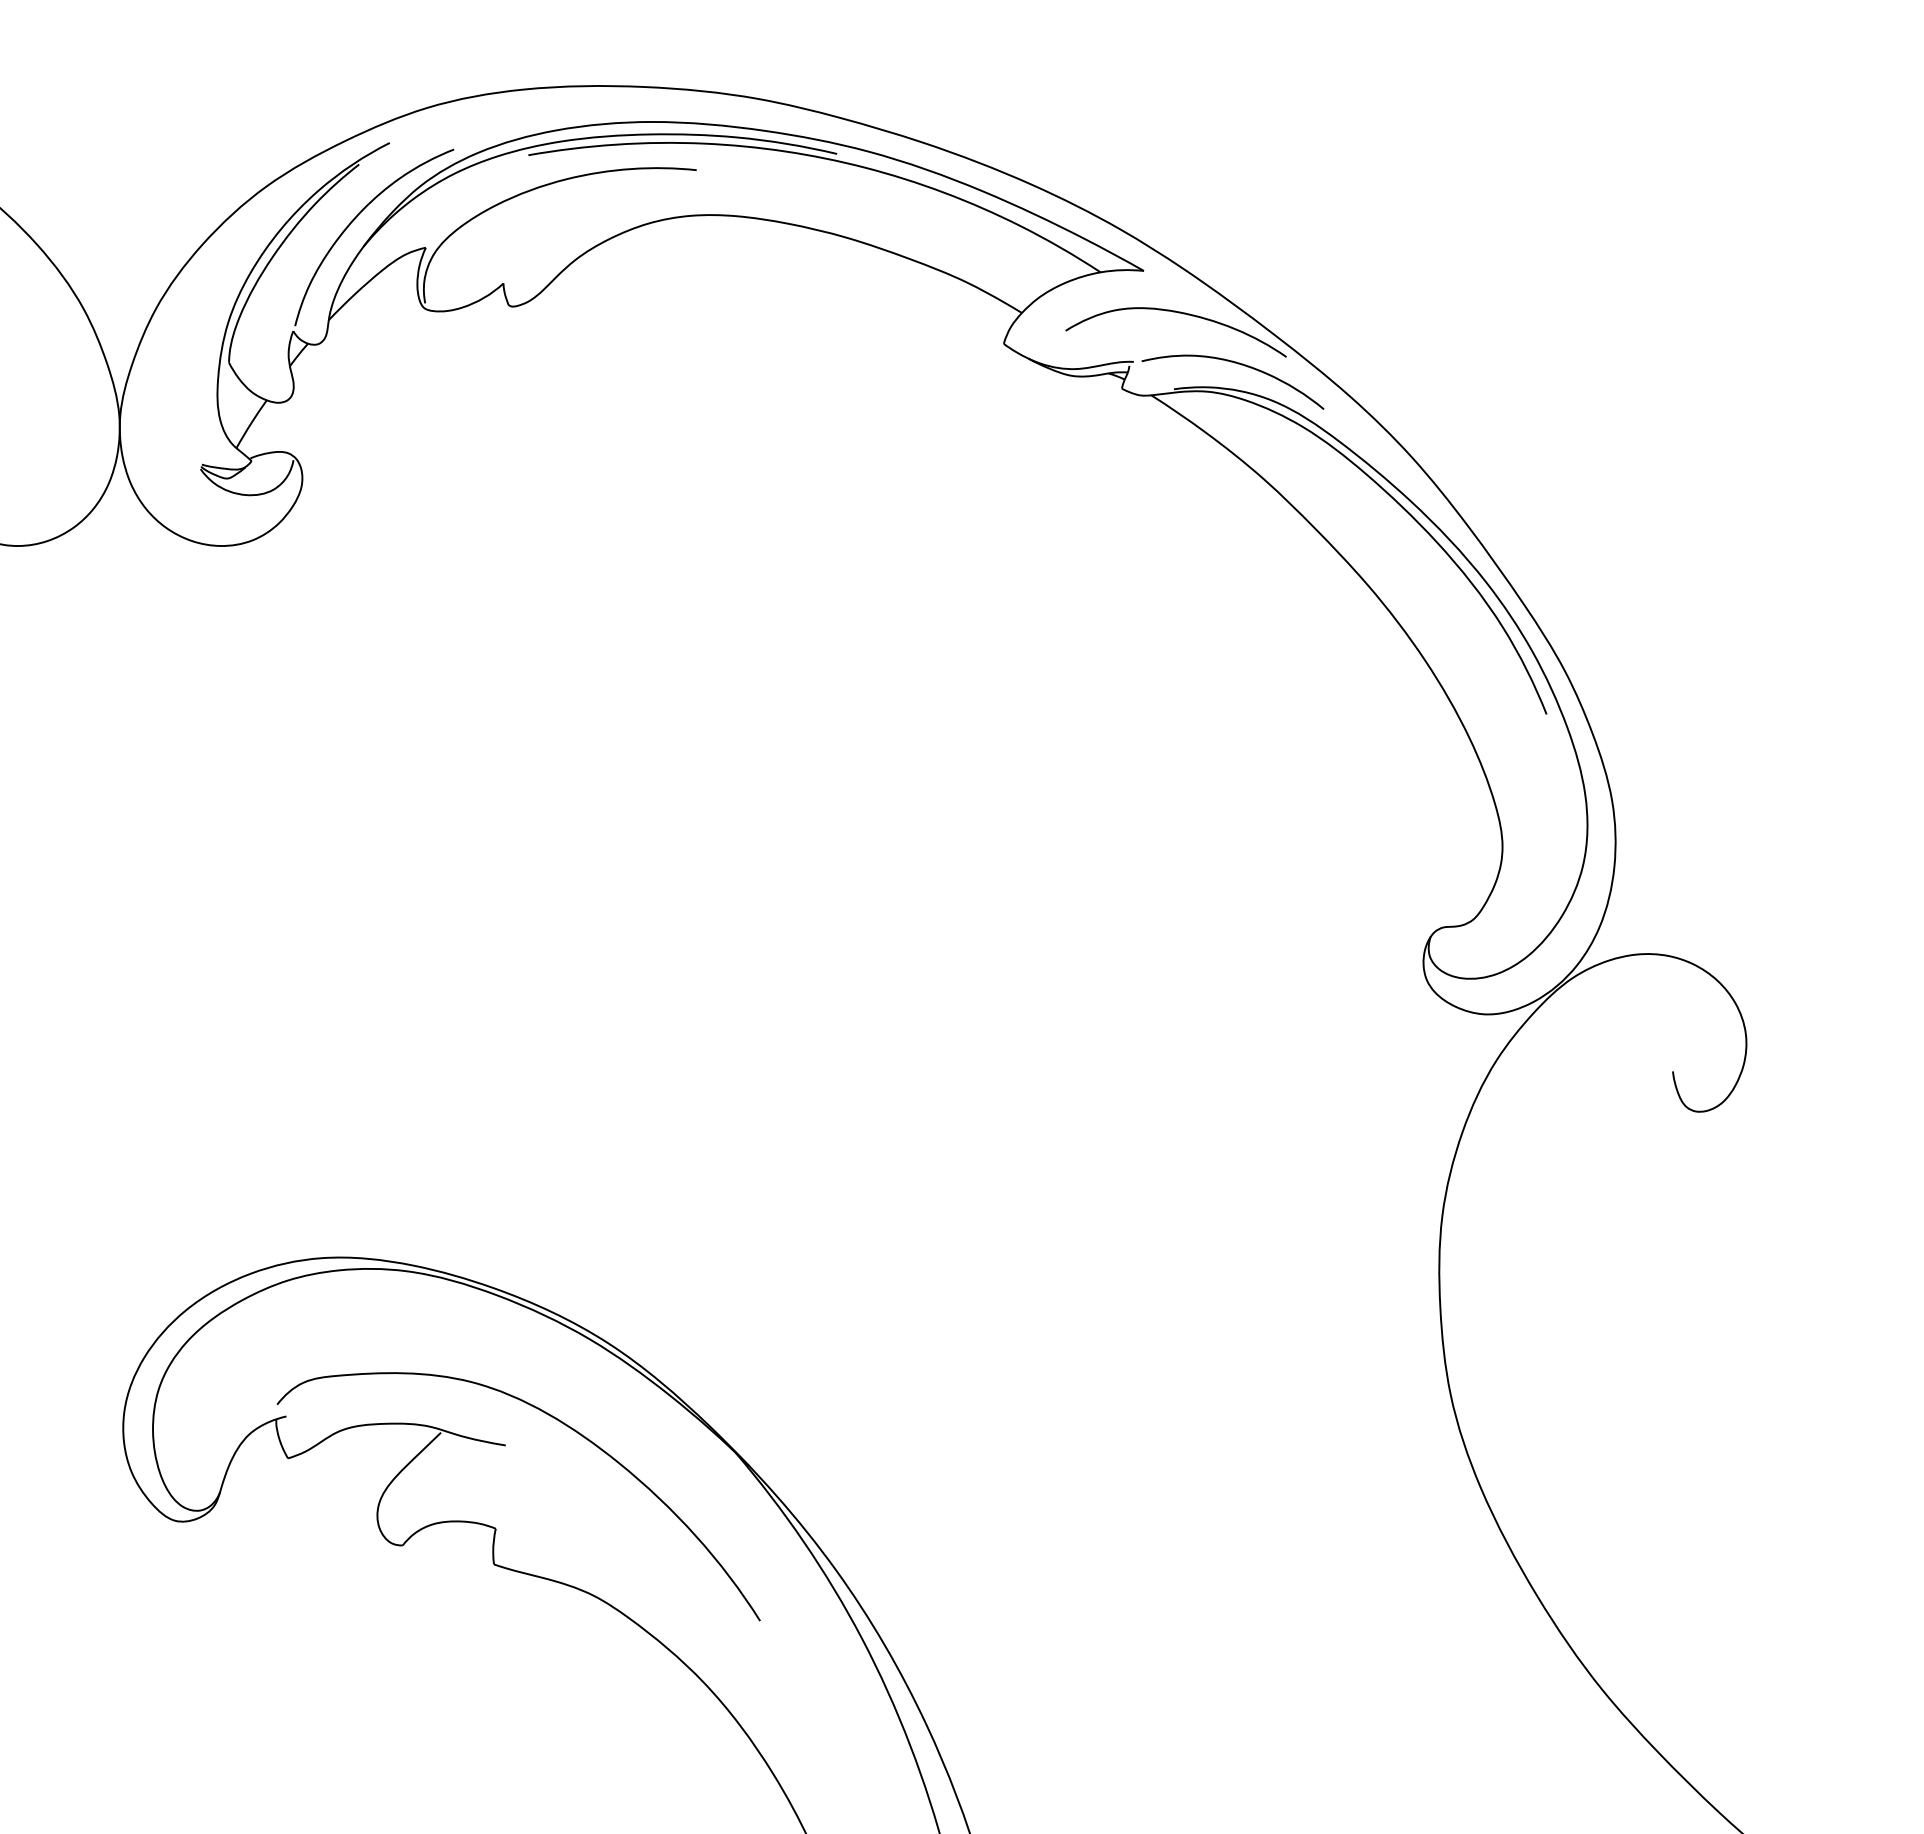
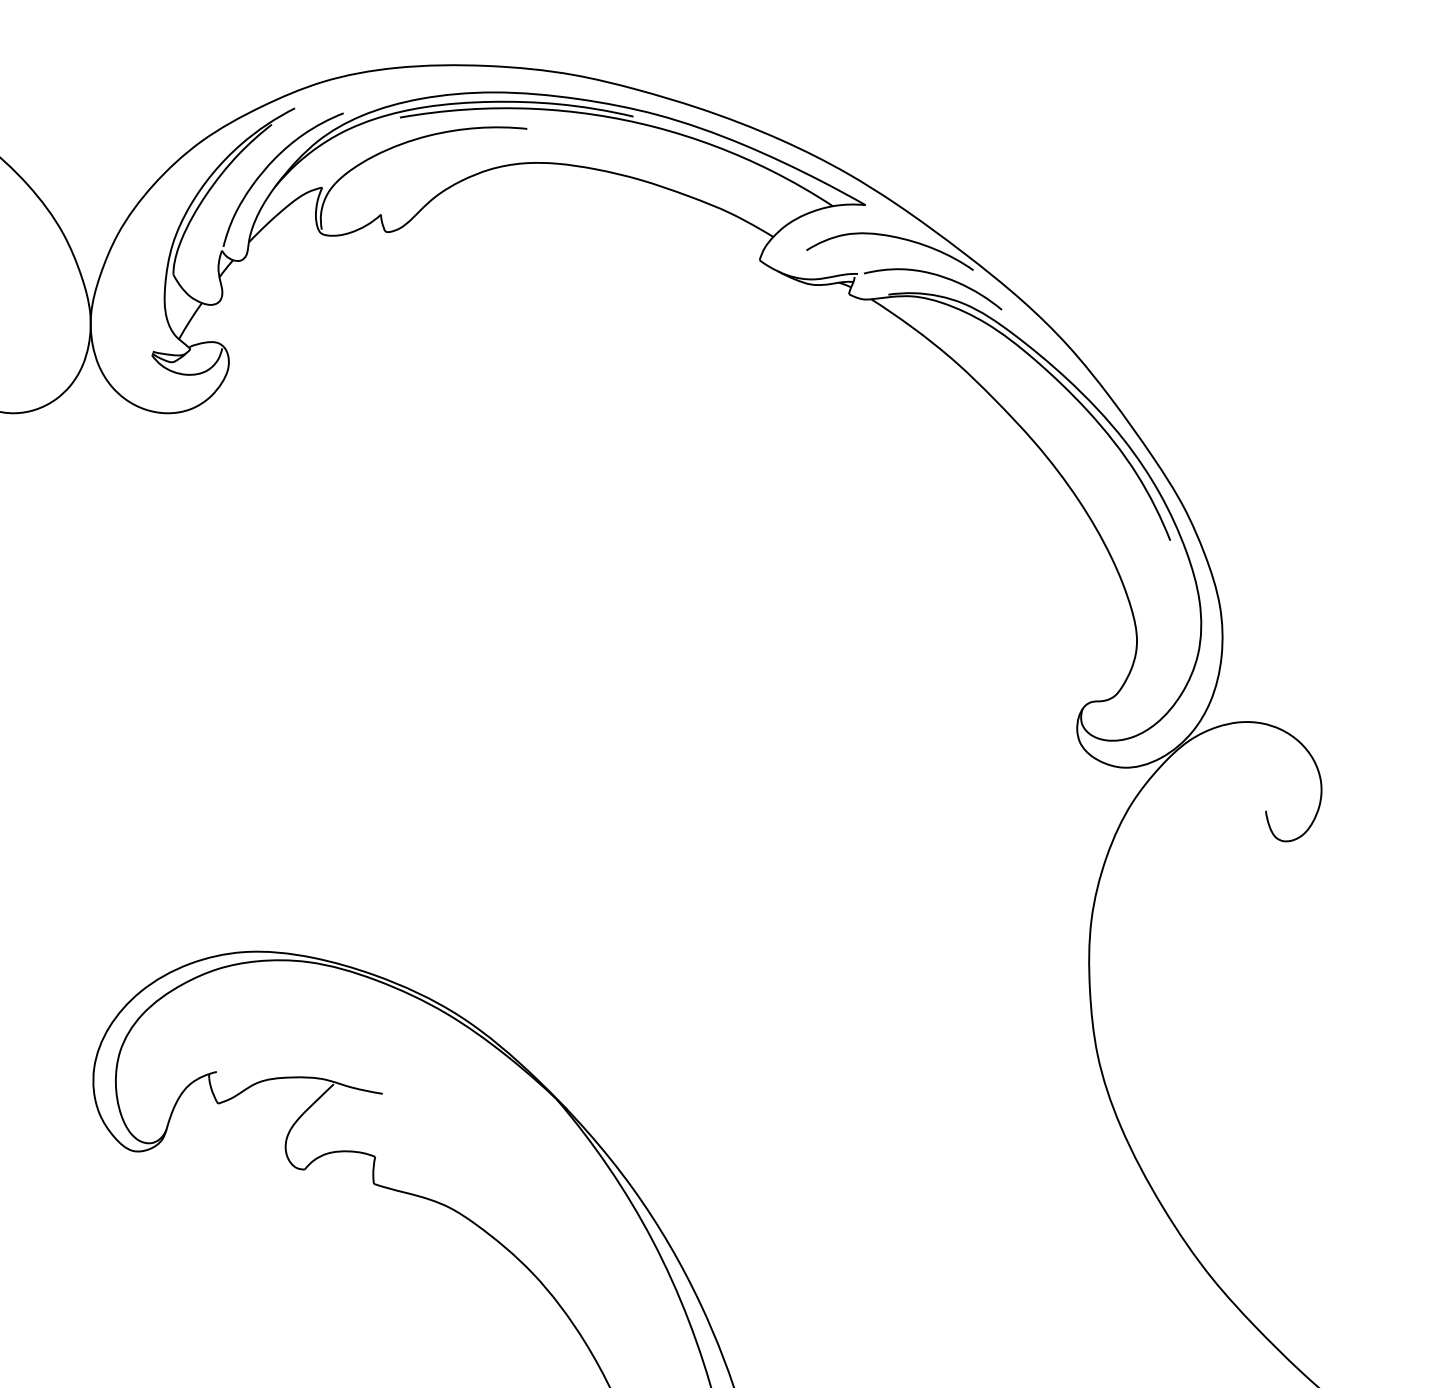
curve: (563, 1425) -> (426, 1078), removed

